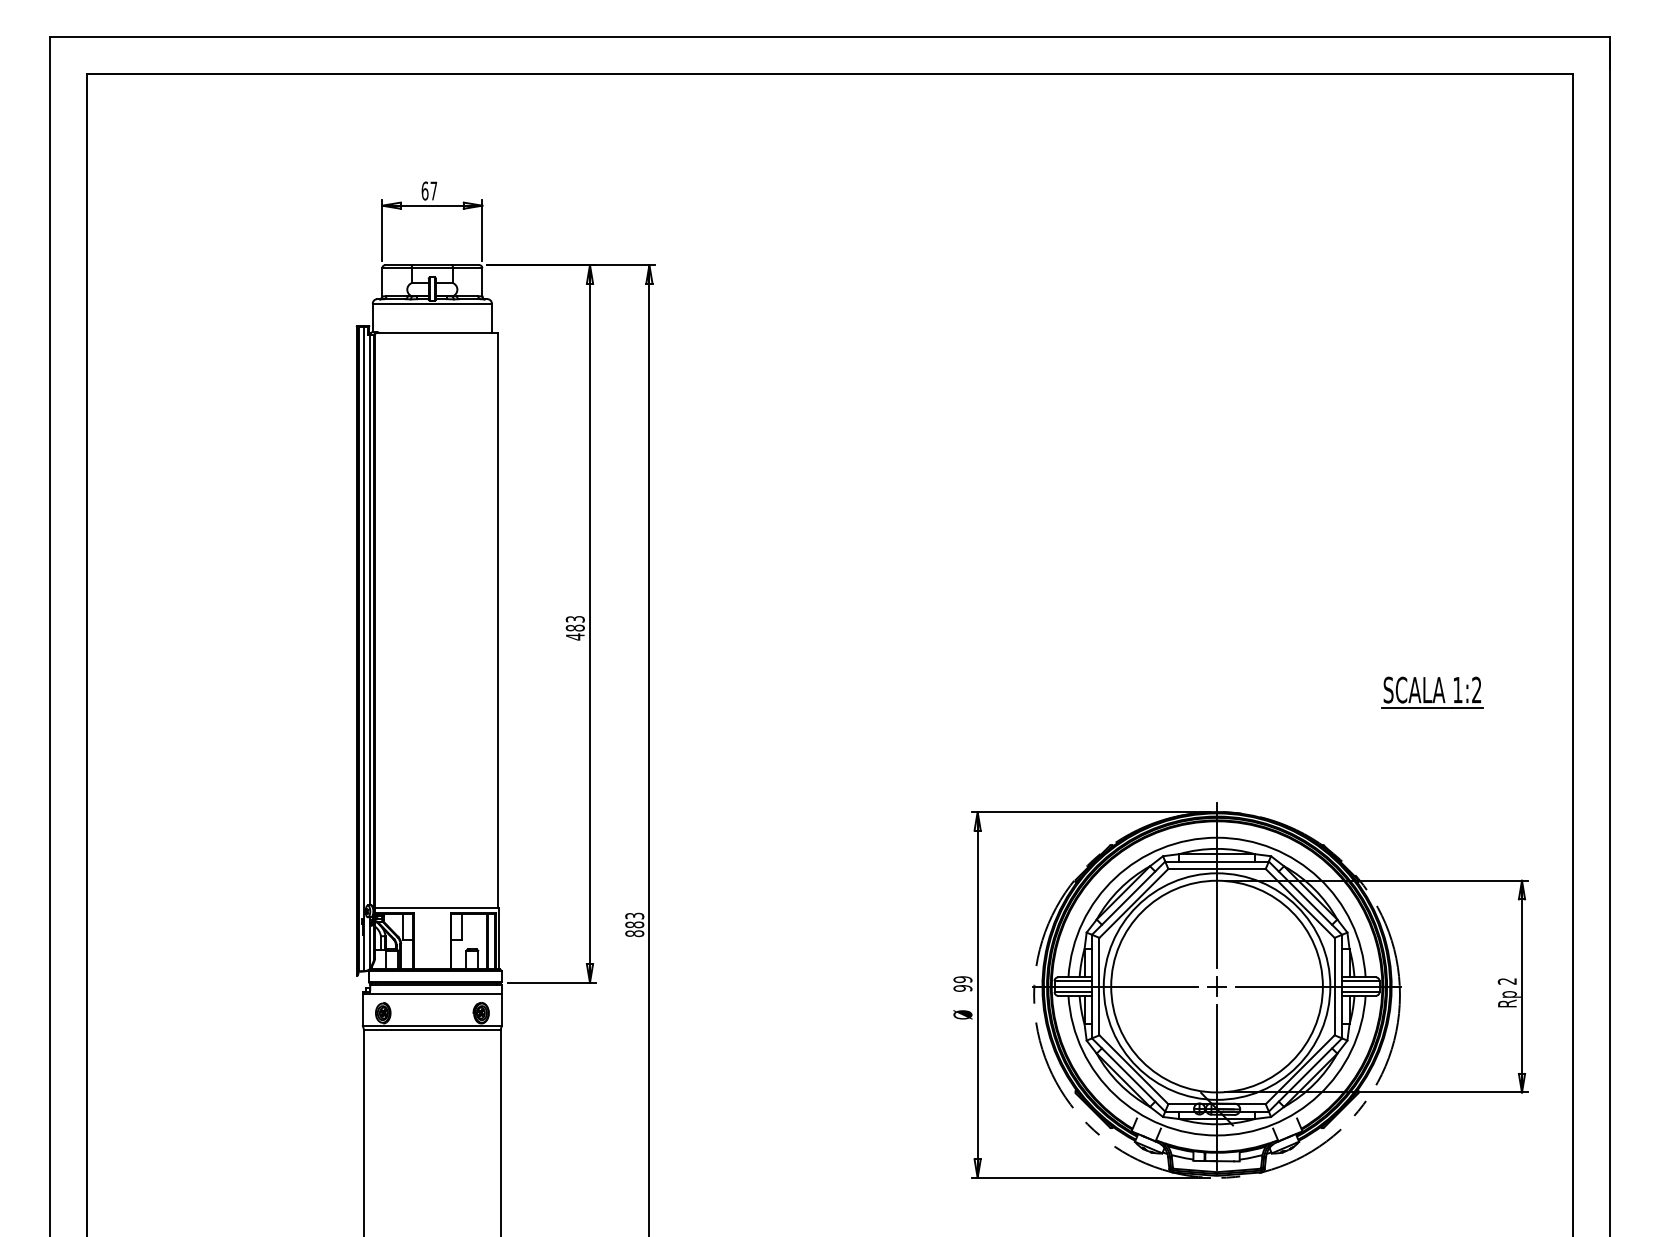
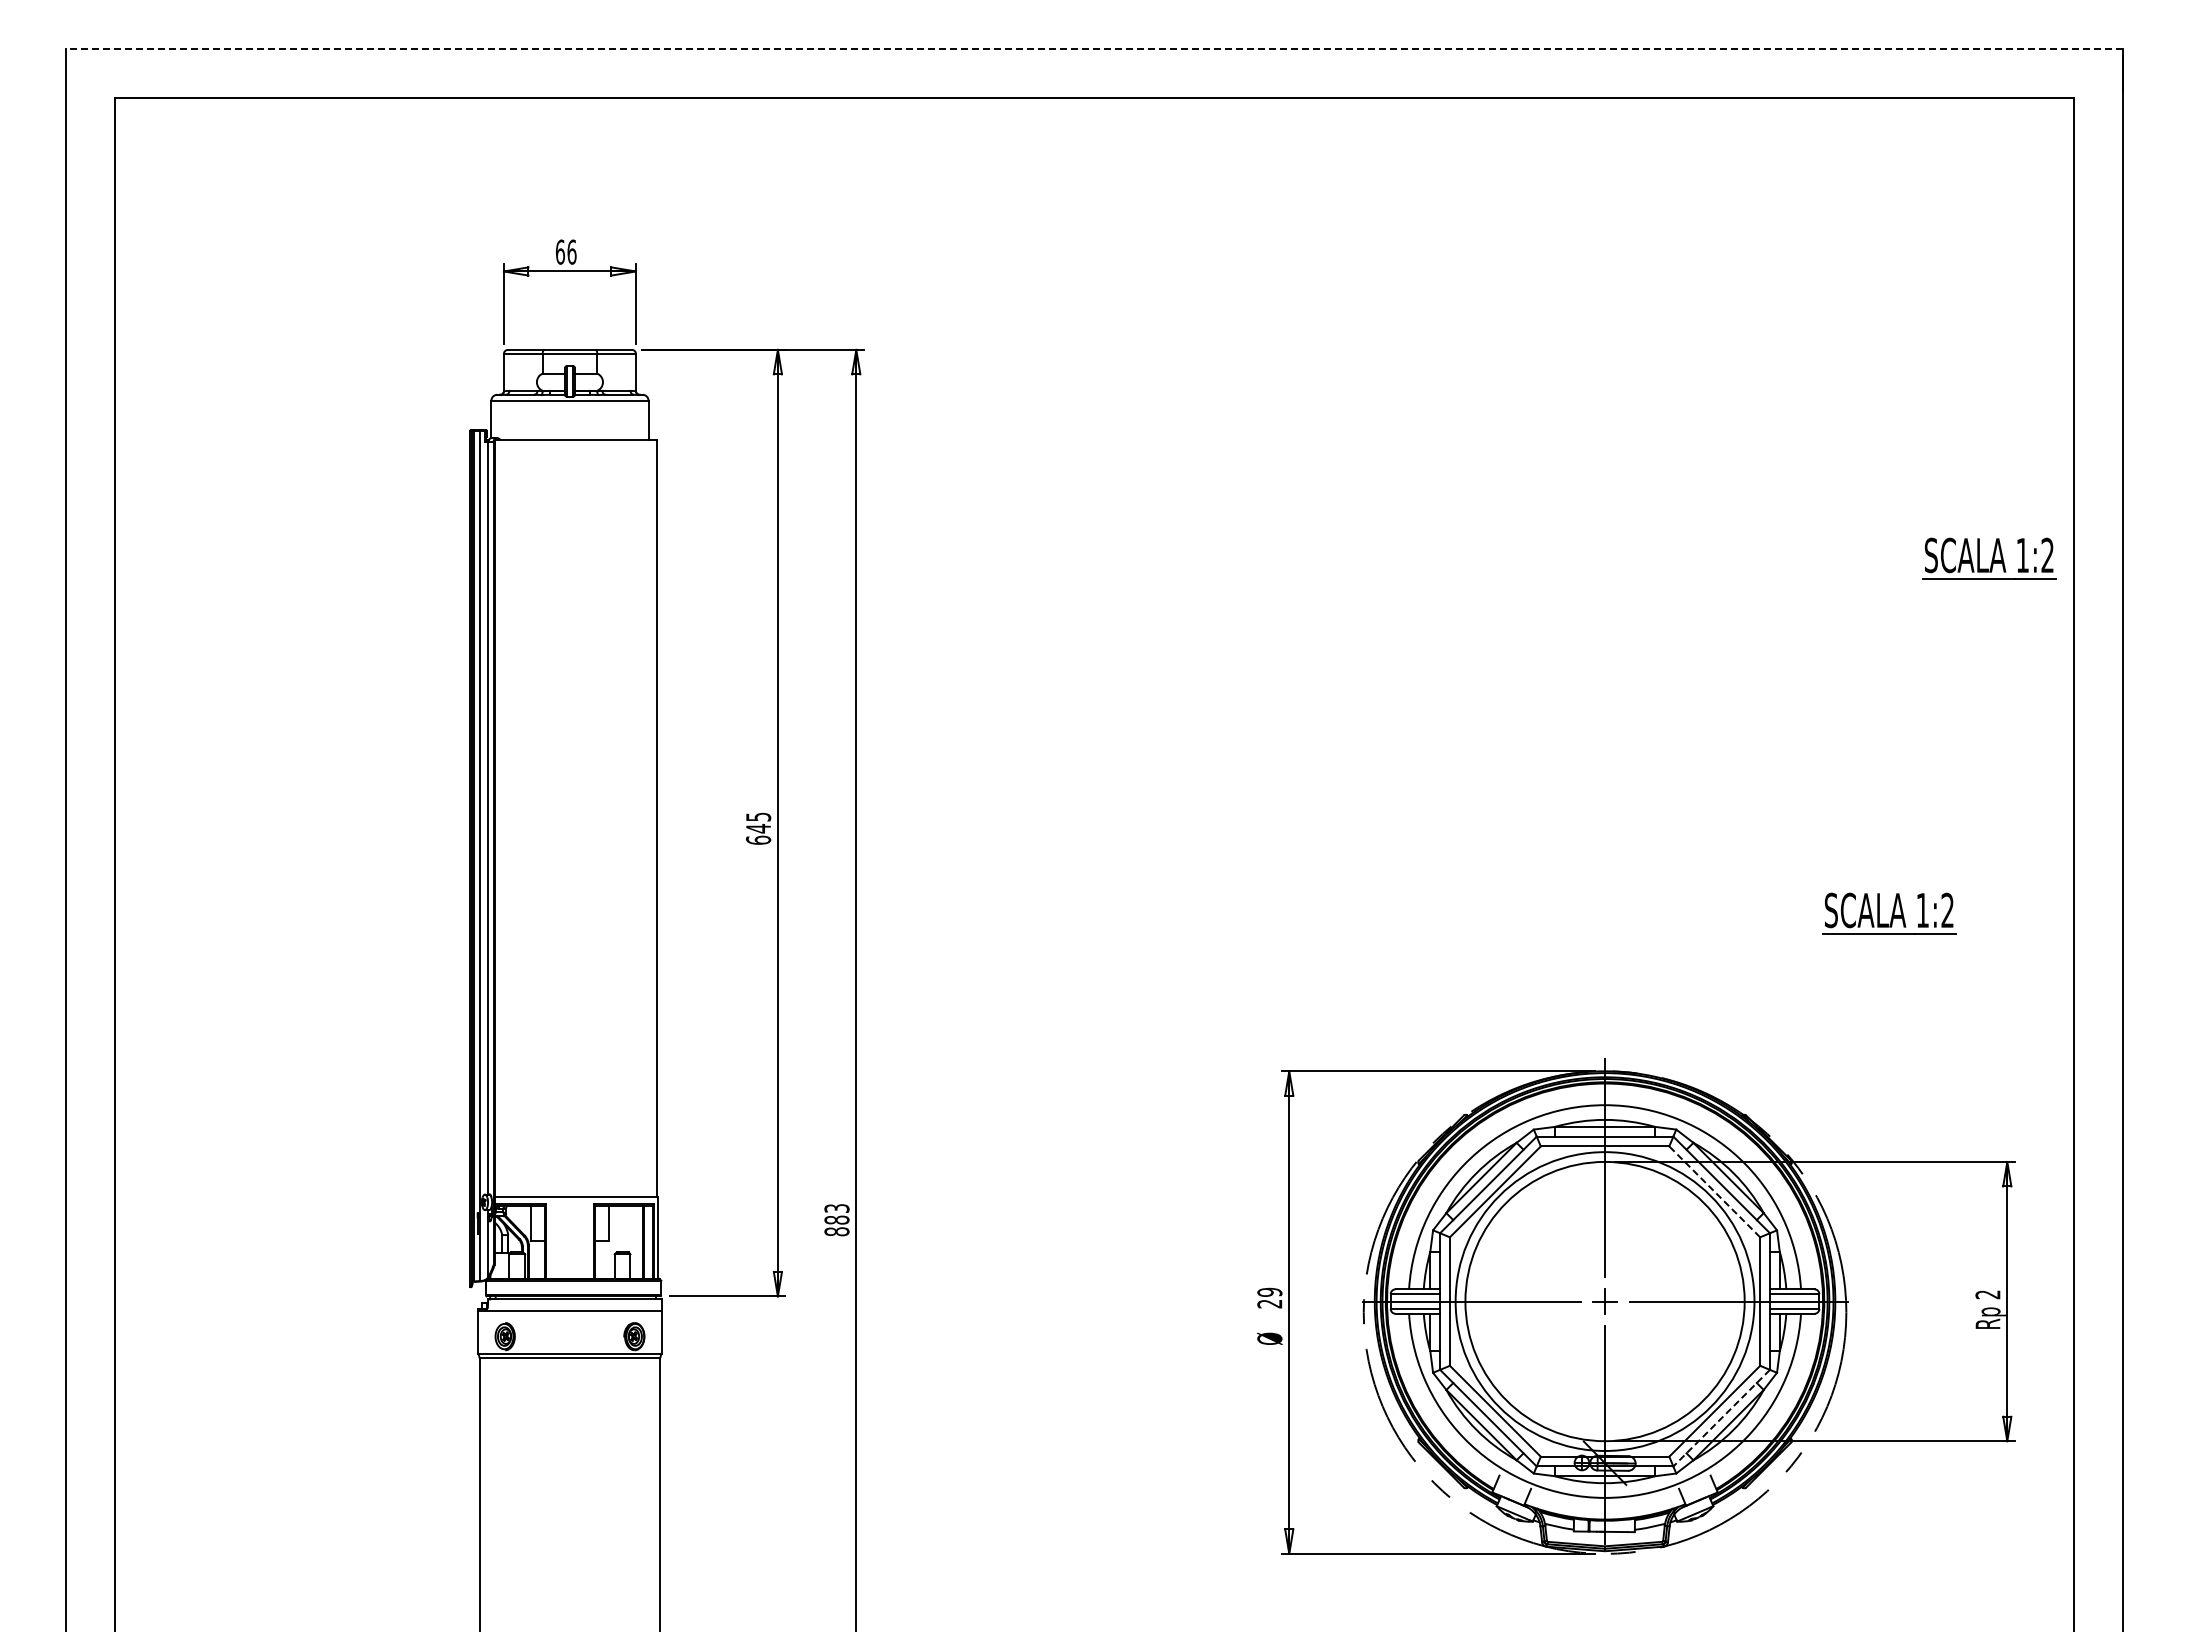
line: (830, 36) -> (1094, 48), solid -> dashed
text: (433, 190) -> (571, 251), 67 -> 66
part: (1508, 423) -> (1989, 558), added
text: (575, 627) -> (758, 828), 483 -> 645
line: (1300, 903) -> (1714, 1191), solid -> dashed
text: (962, 988) -> (1269, 1303), 99 -> 29
line: (1305, 1075) -> (1721, 1418), solid -> dashed

